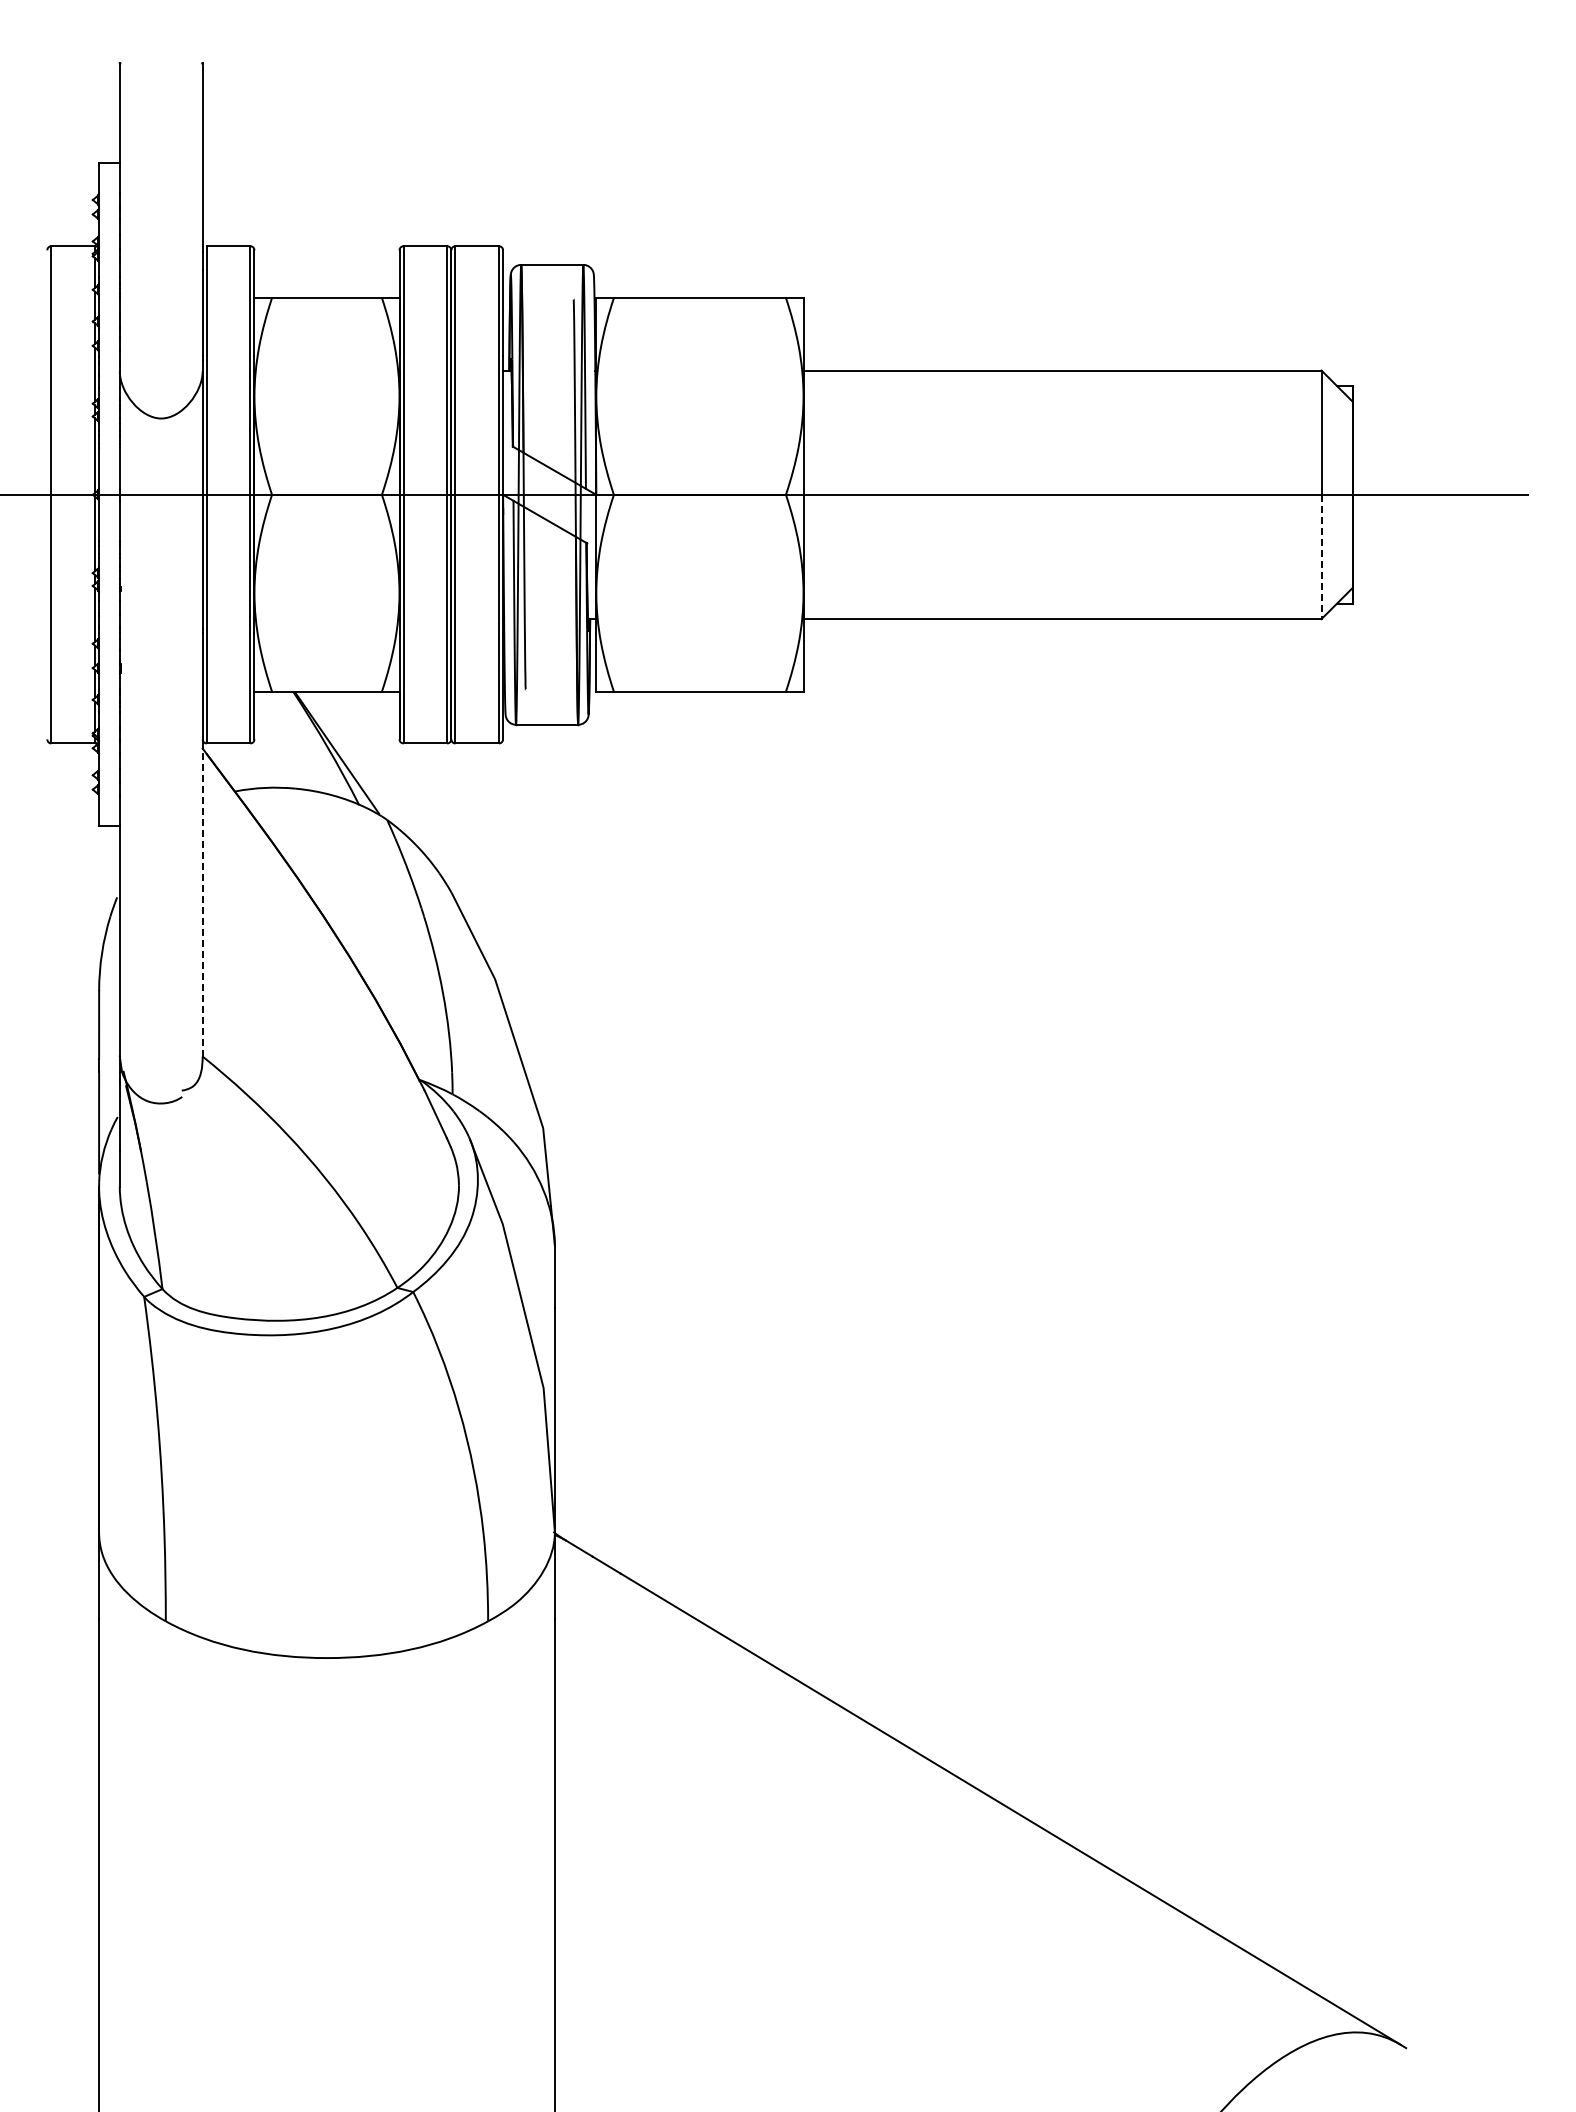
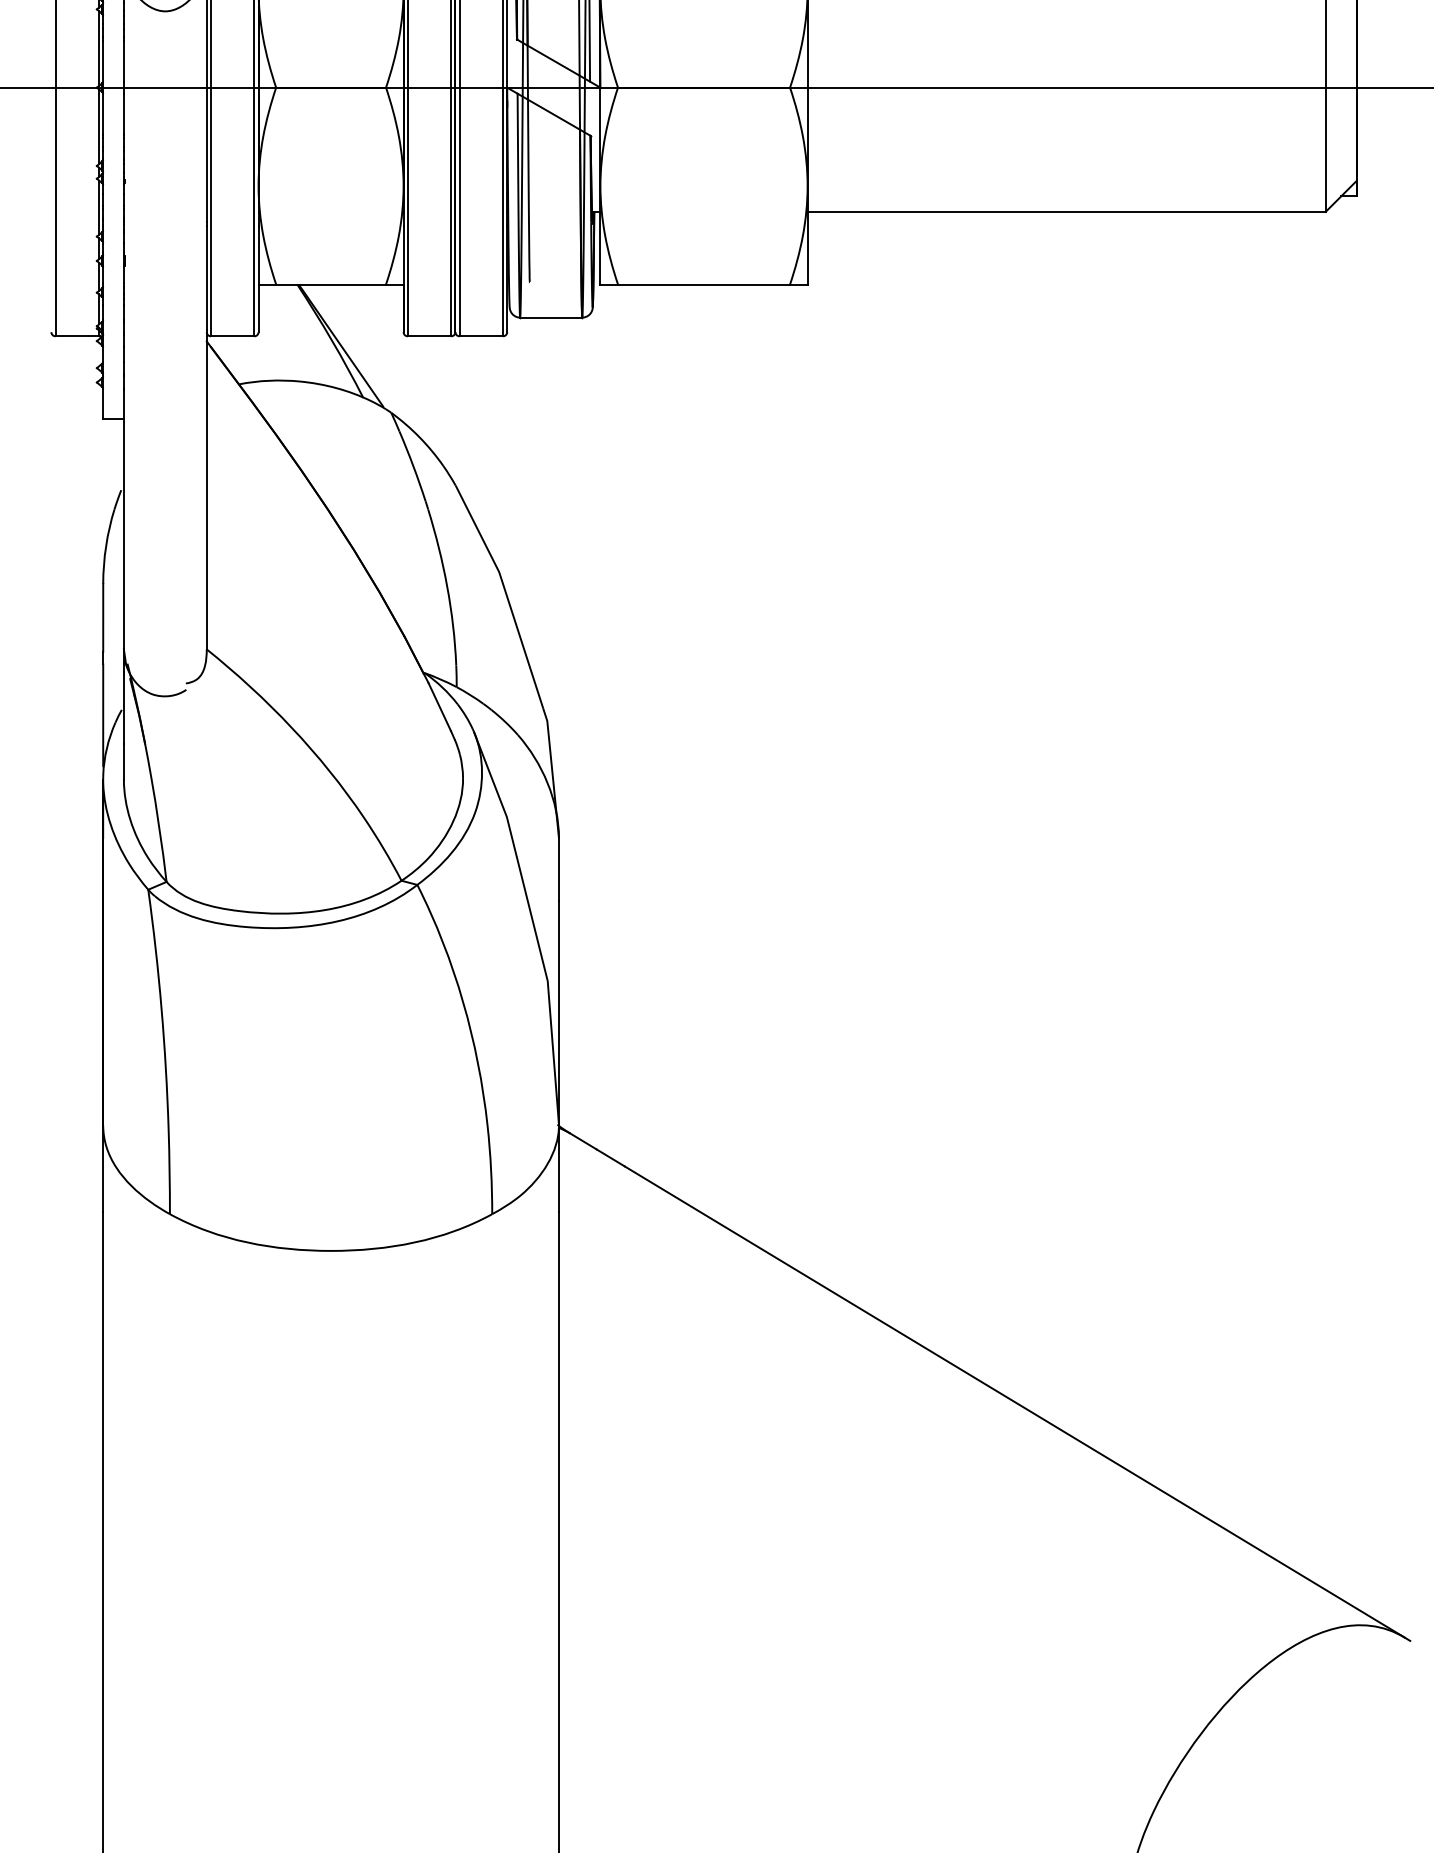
line: (1321, 557) -> (1325, 150), dashed -> solid
line: (202, 902) -> (206, 495), dashed -> solid

